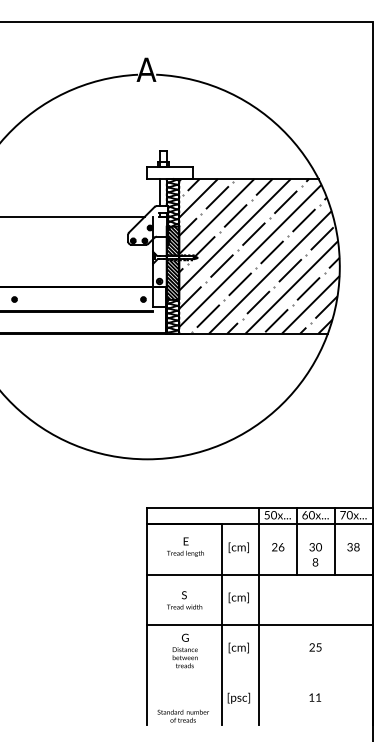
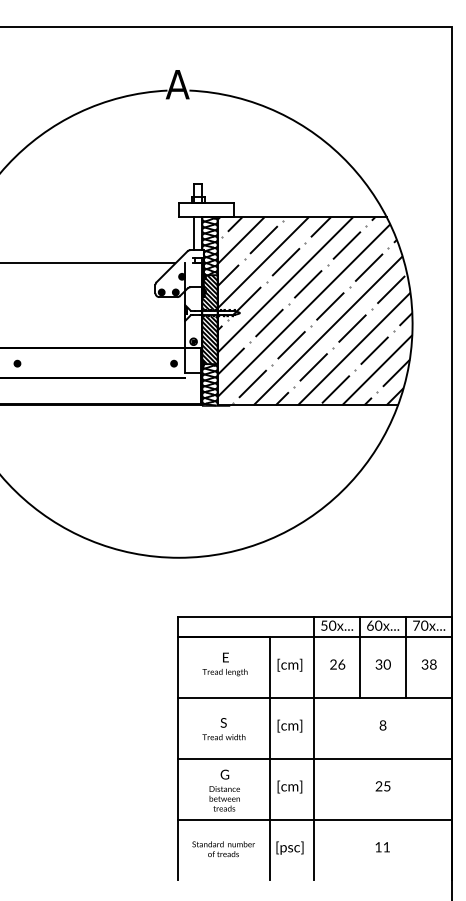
text: (315, 562) -> (383, 725), moved
line: (259, 674) -> (314, 819), added
text: (182, 715) -> (222, 848), moved

